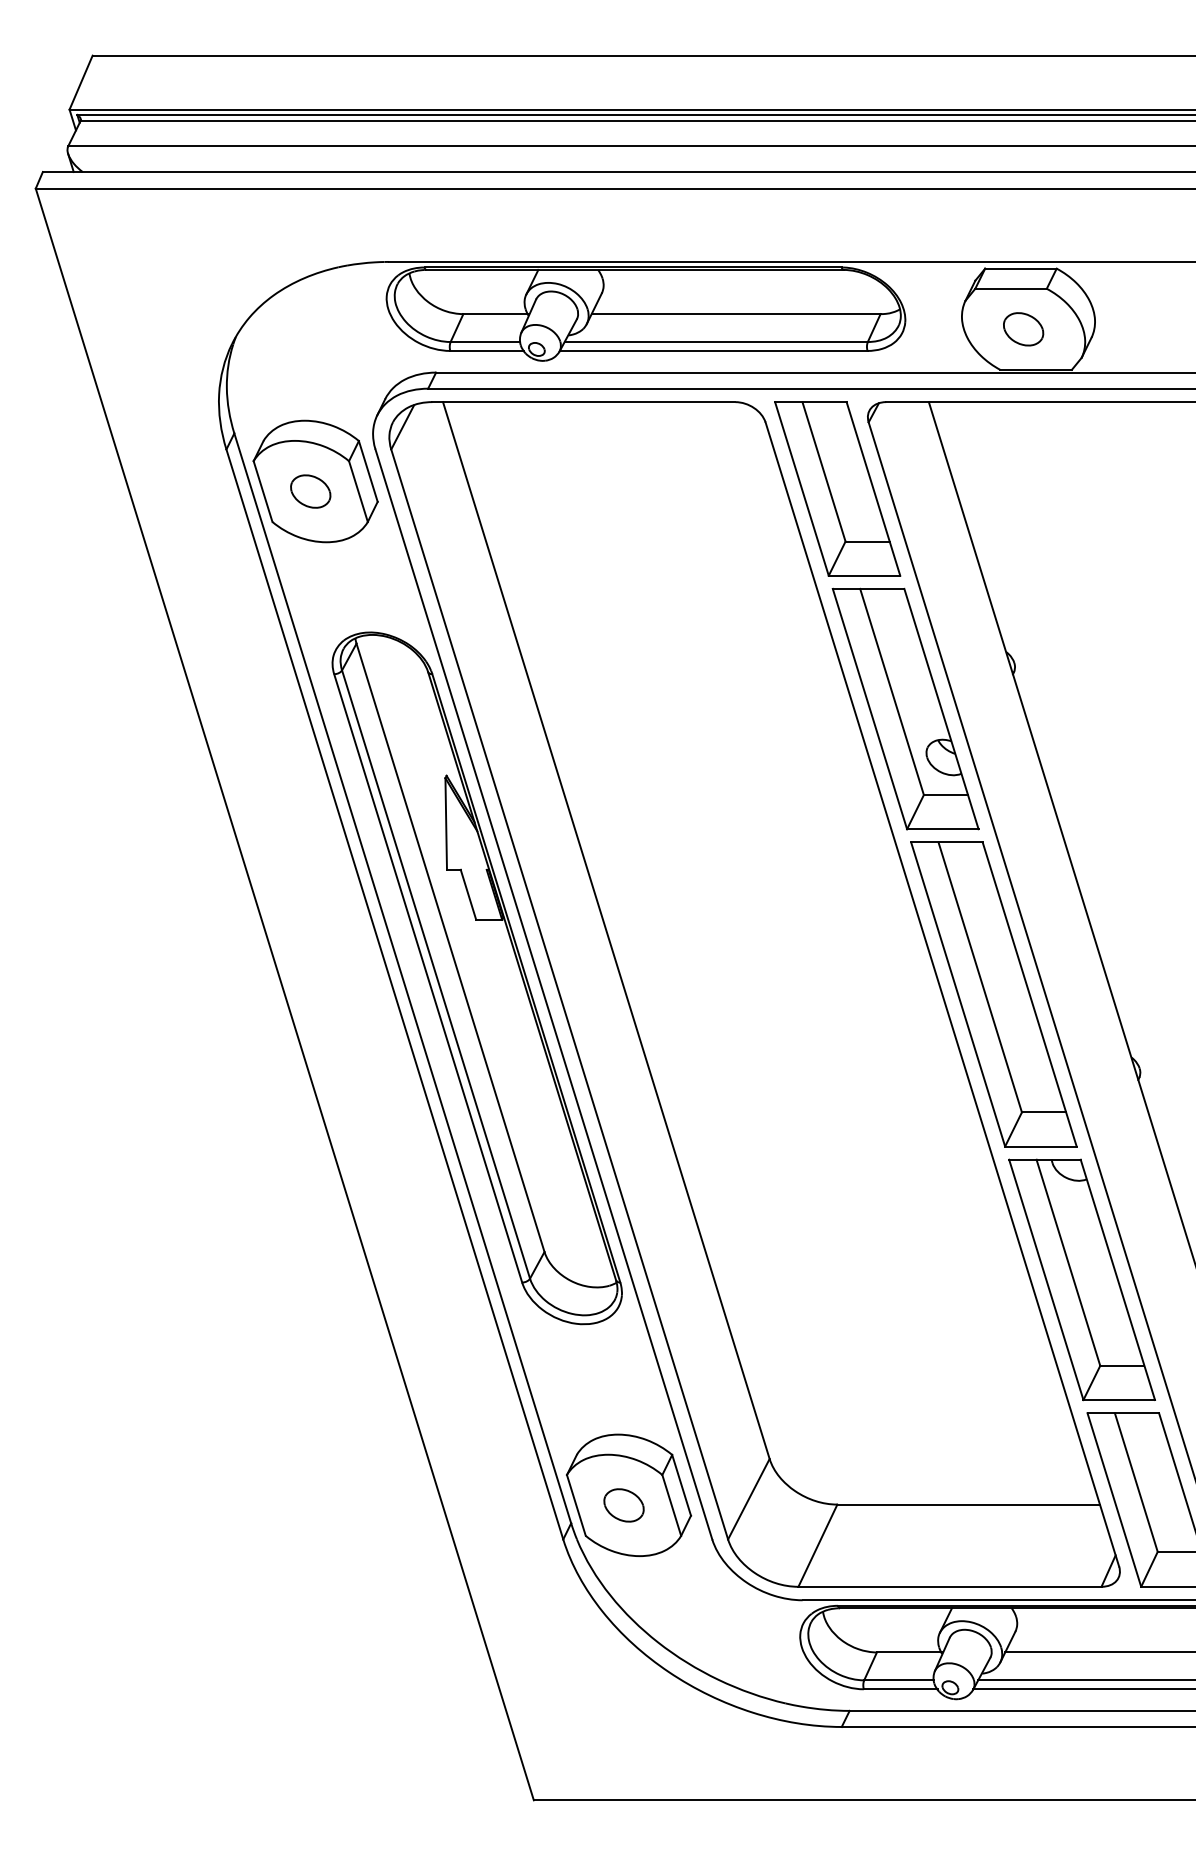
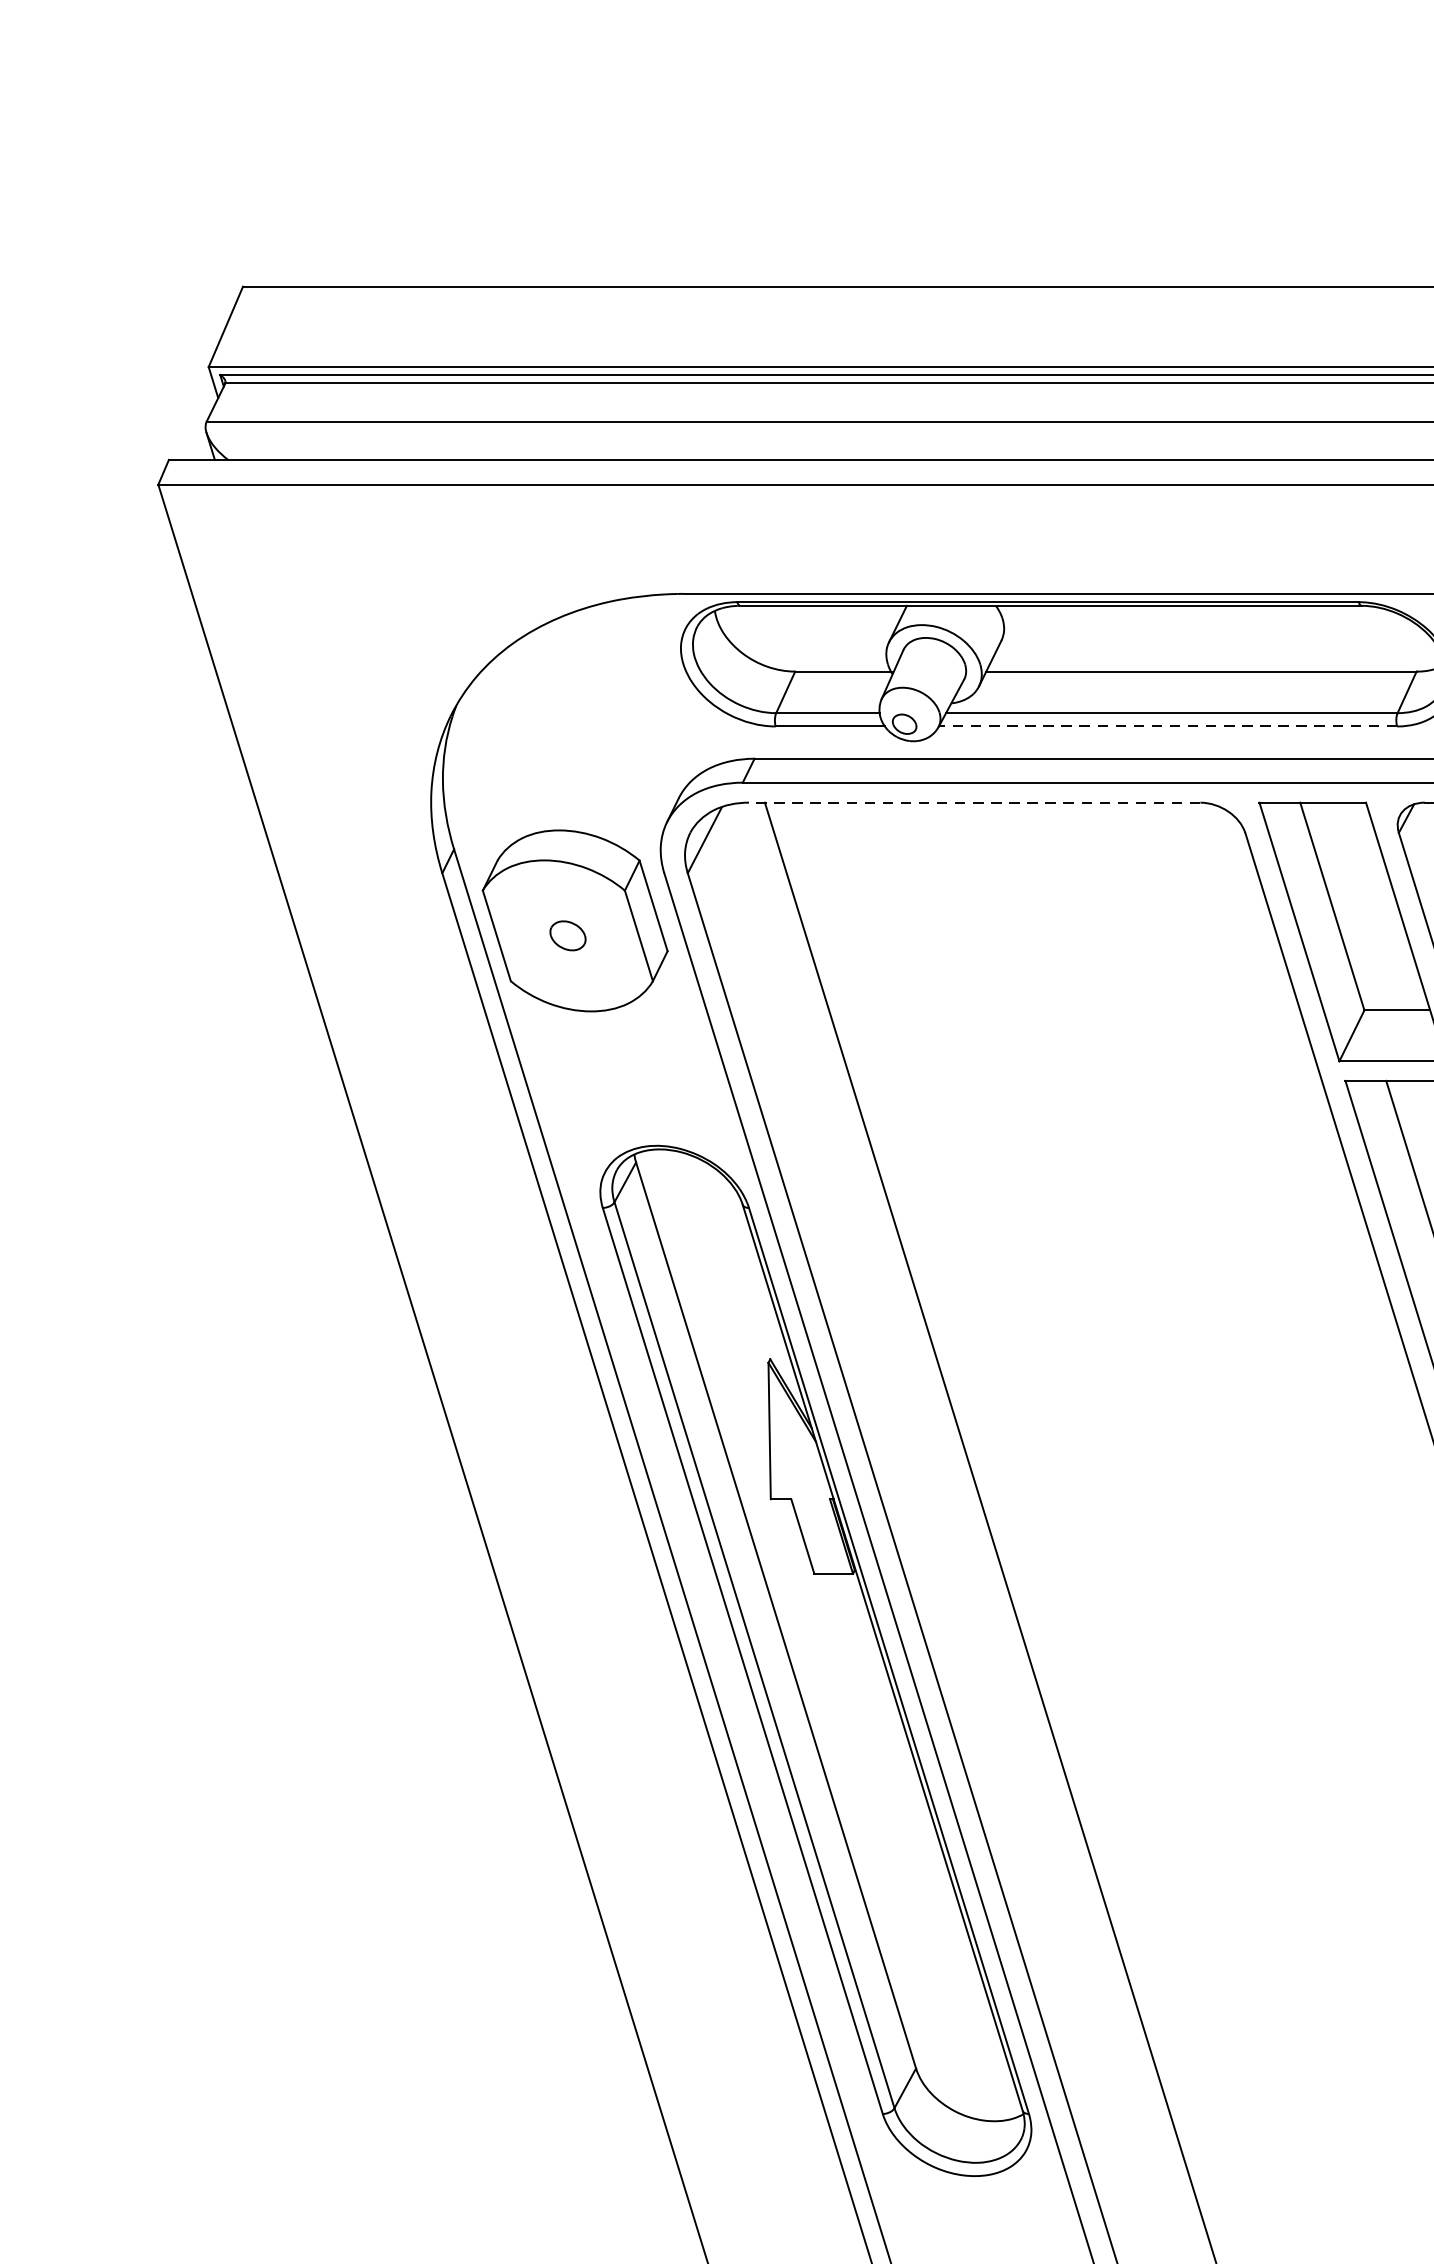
line: (713, 350) -> (1167, 725), solid -> dashed
line: (583, 402) -> (974, 803), solid -> dashed
part: (310, 491) -> (567, 935), size x0.6

